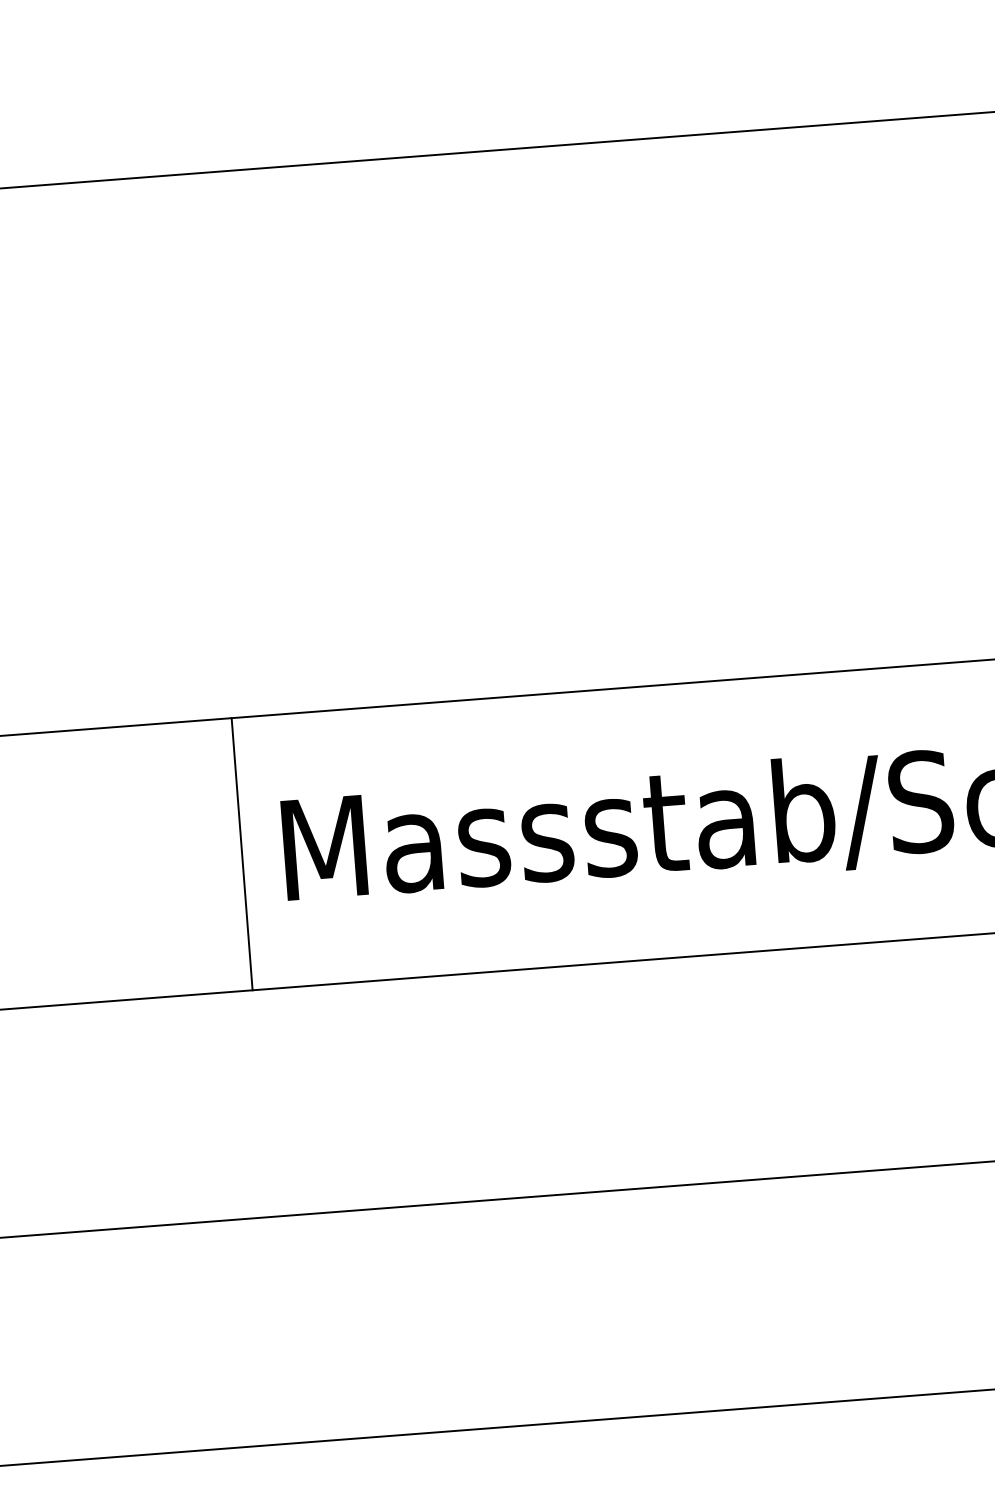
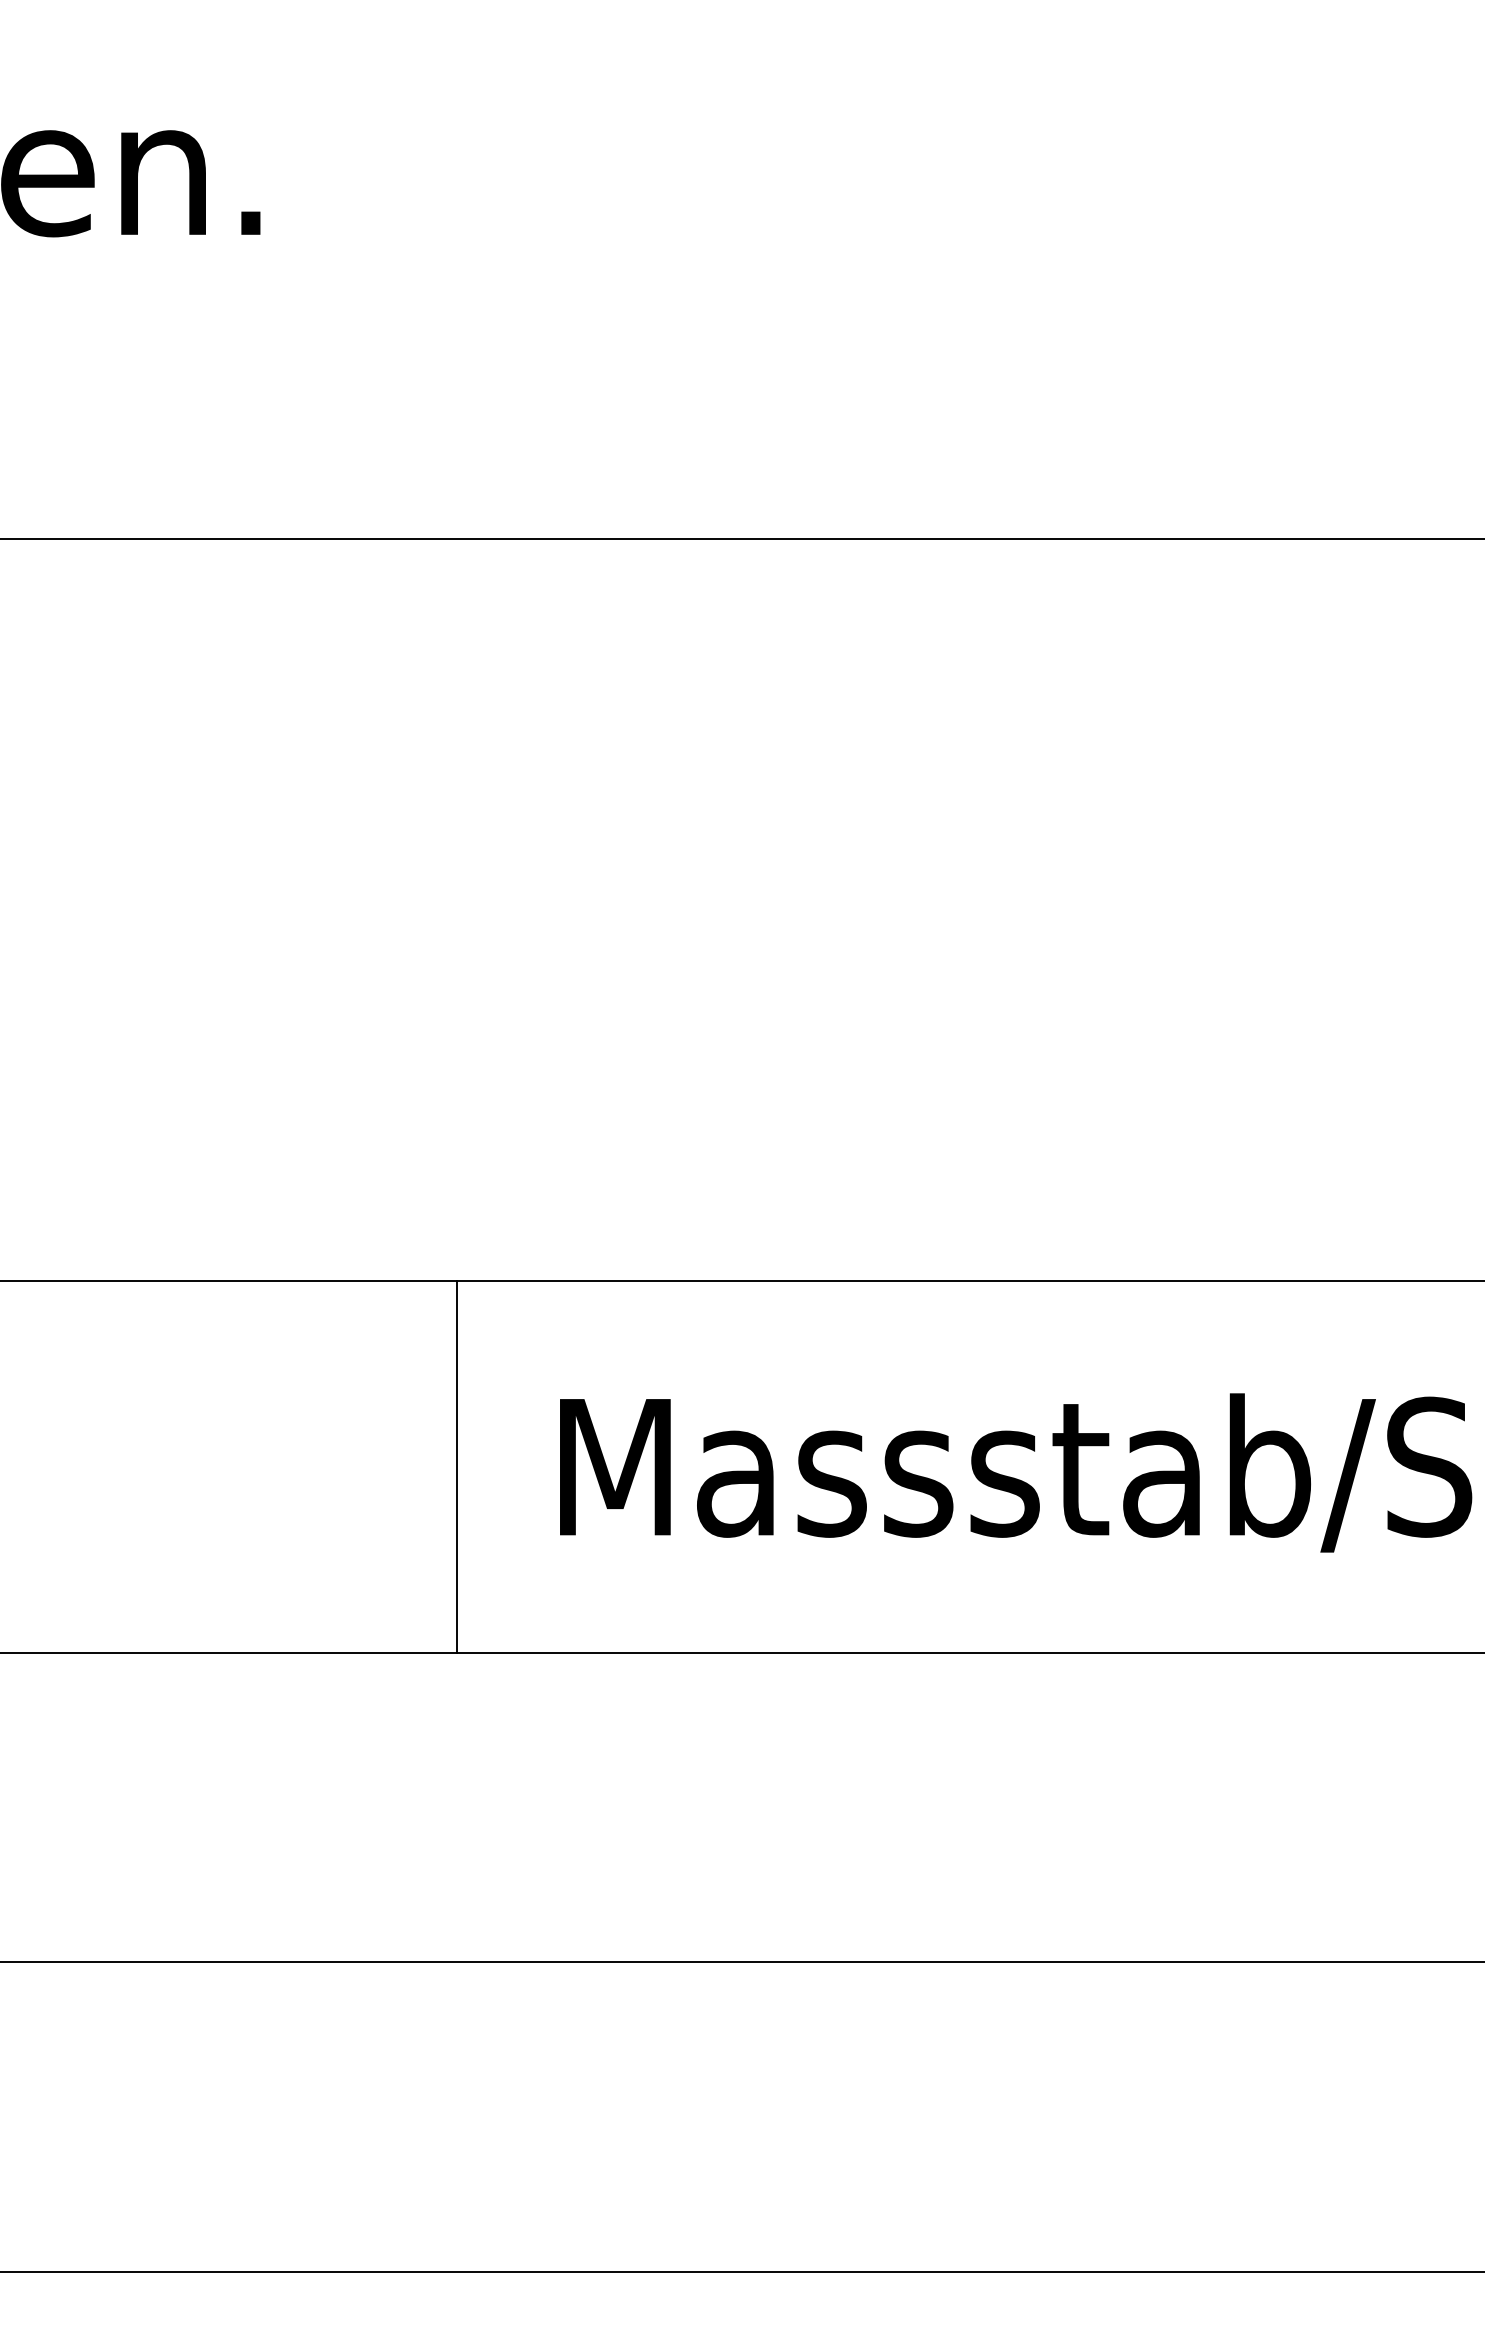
line: (241, 853) -> (456, 1466), moved

